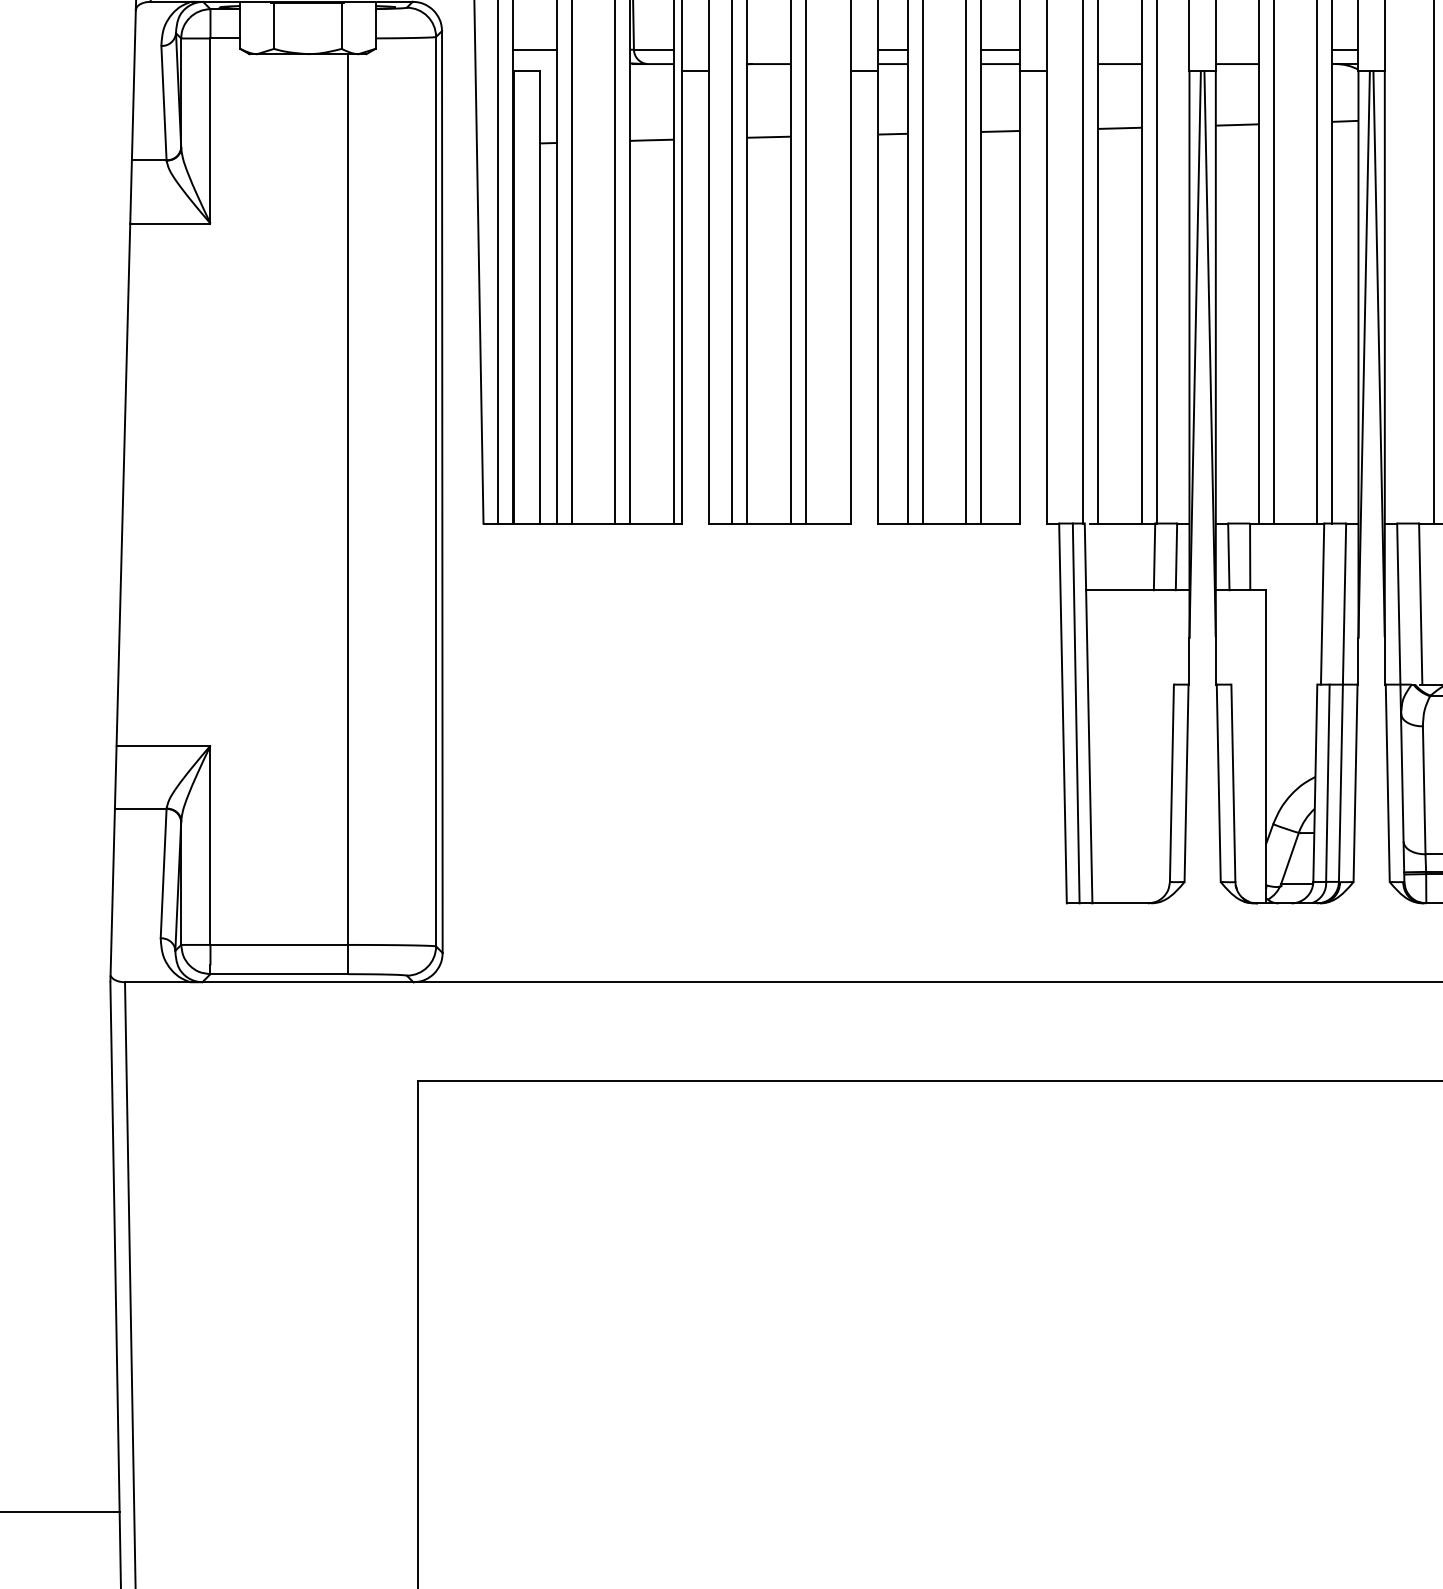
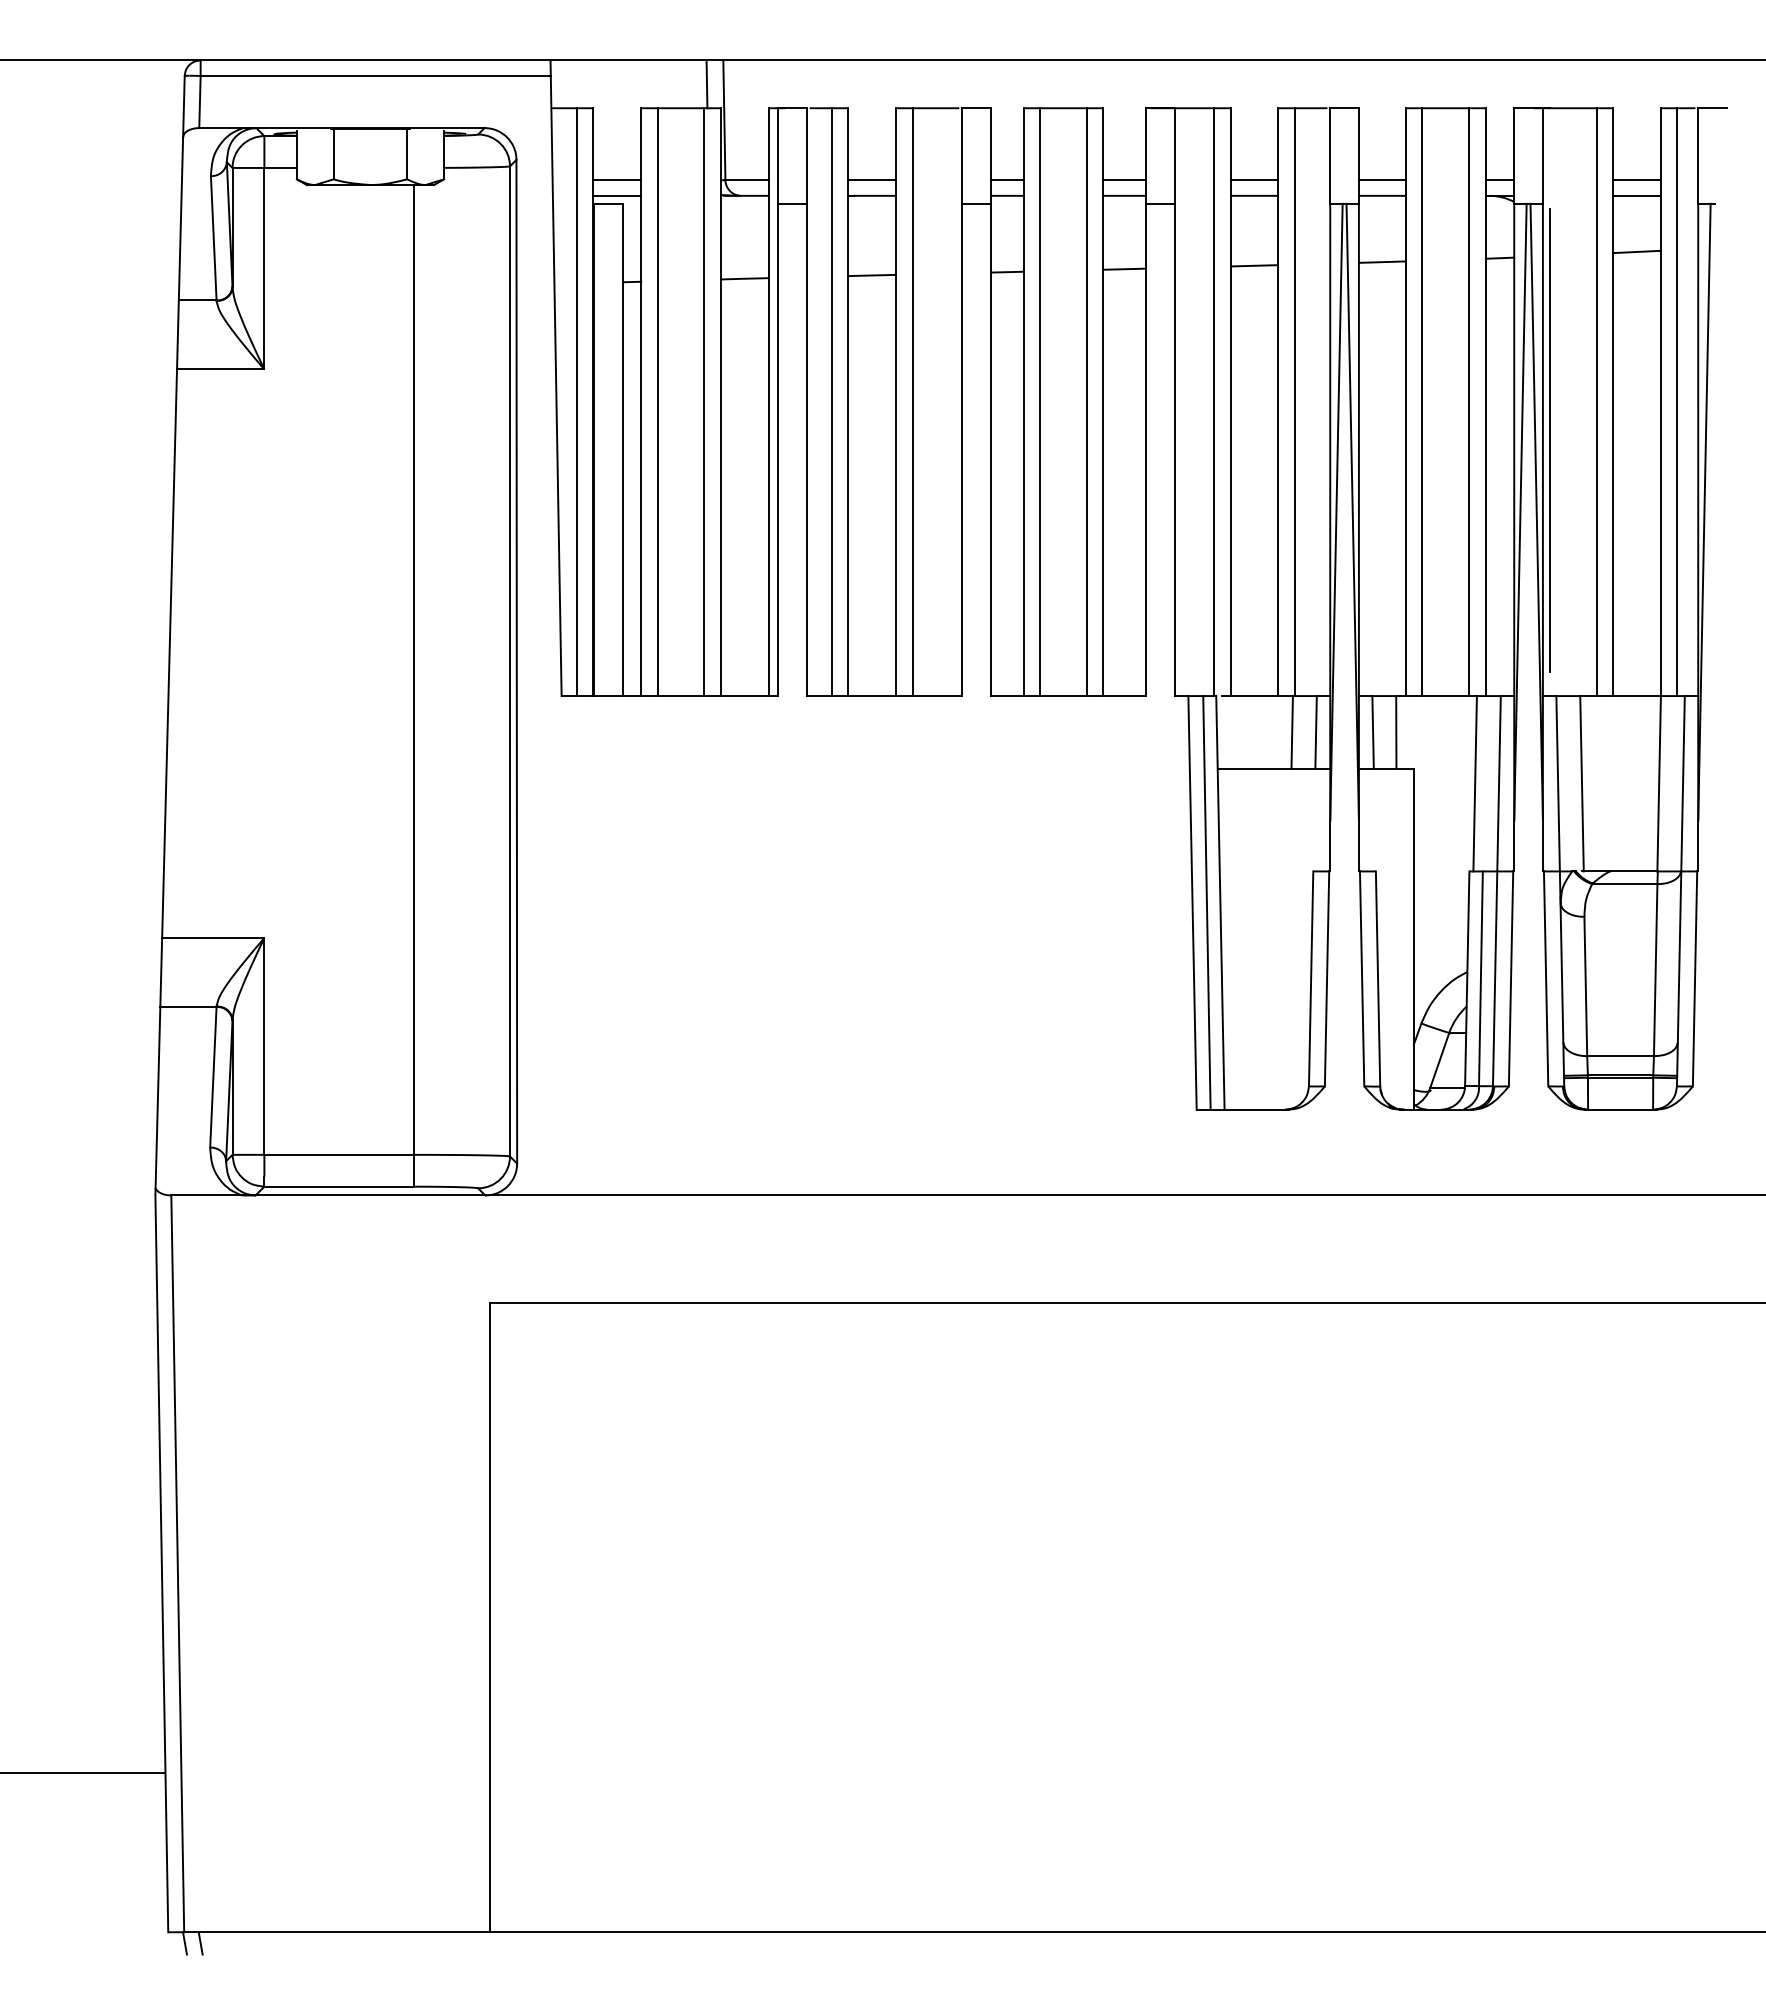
line: (769, 49) -> (872, 180), added
line: (1119, 49) -> (1254, 180), added
line: (1236, 49) -> (1381, 180), added
line: (534, 63) -> (617, 195), added
line: (1390, 288) -> (1549, 440), added

